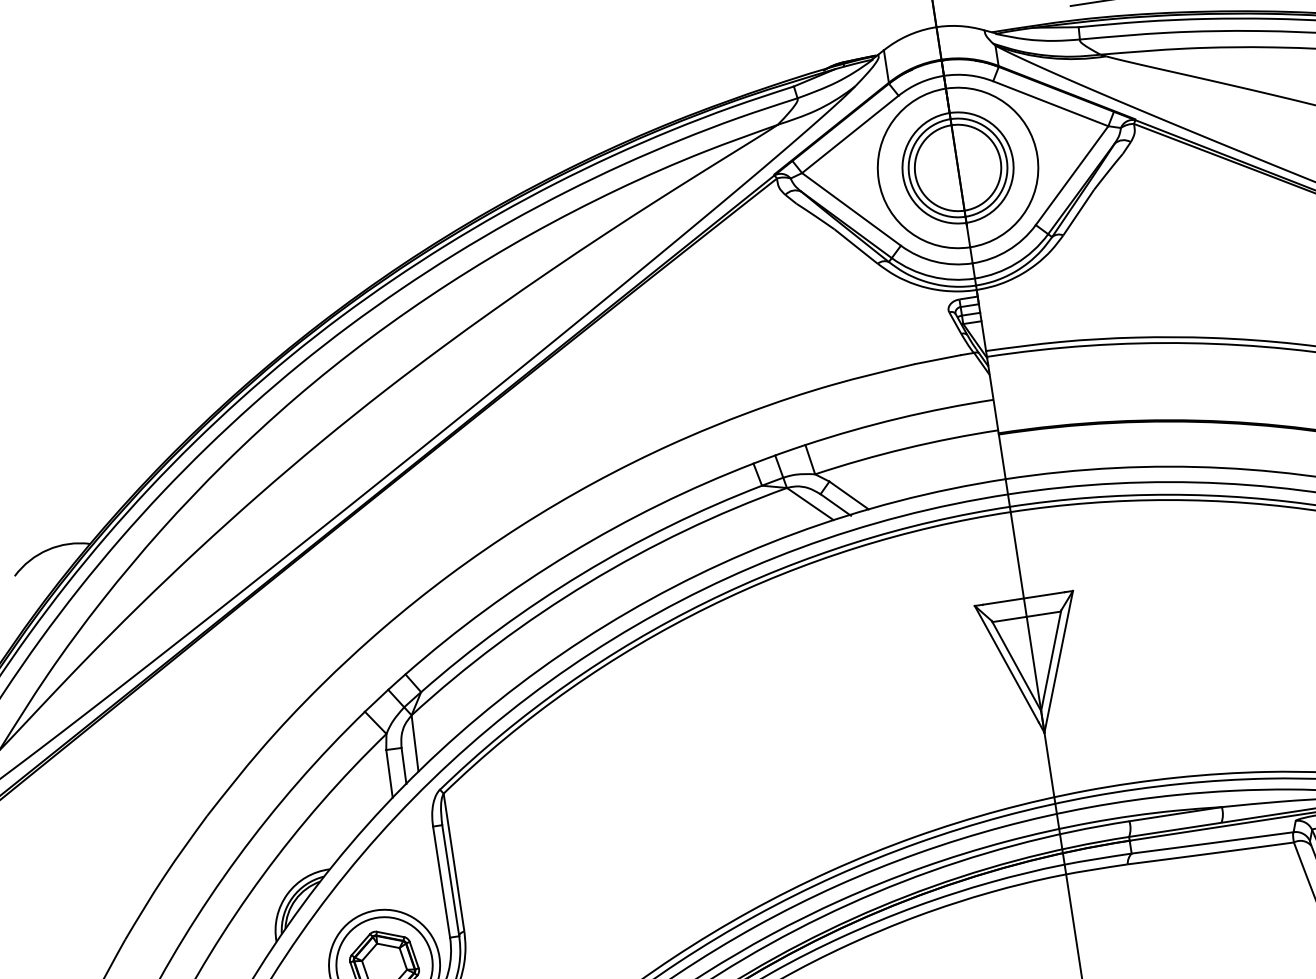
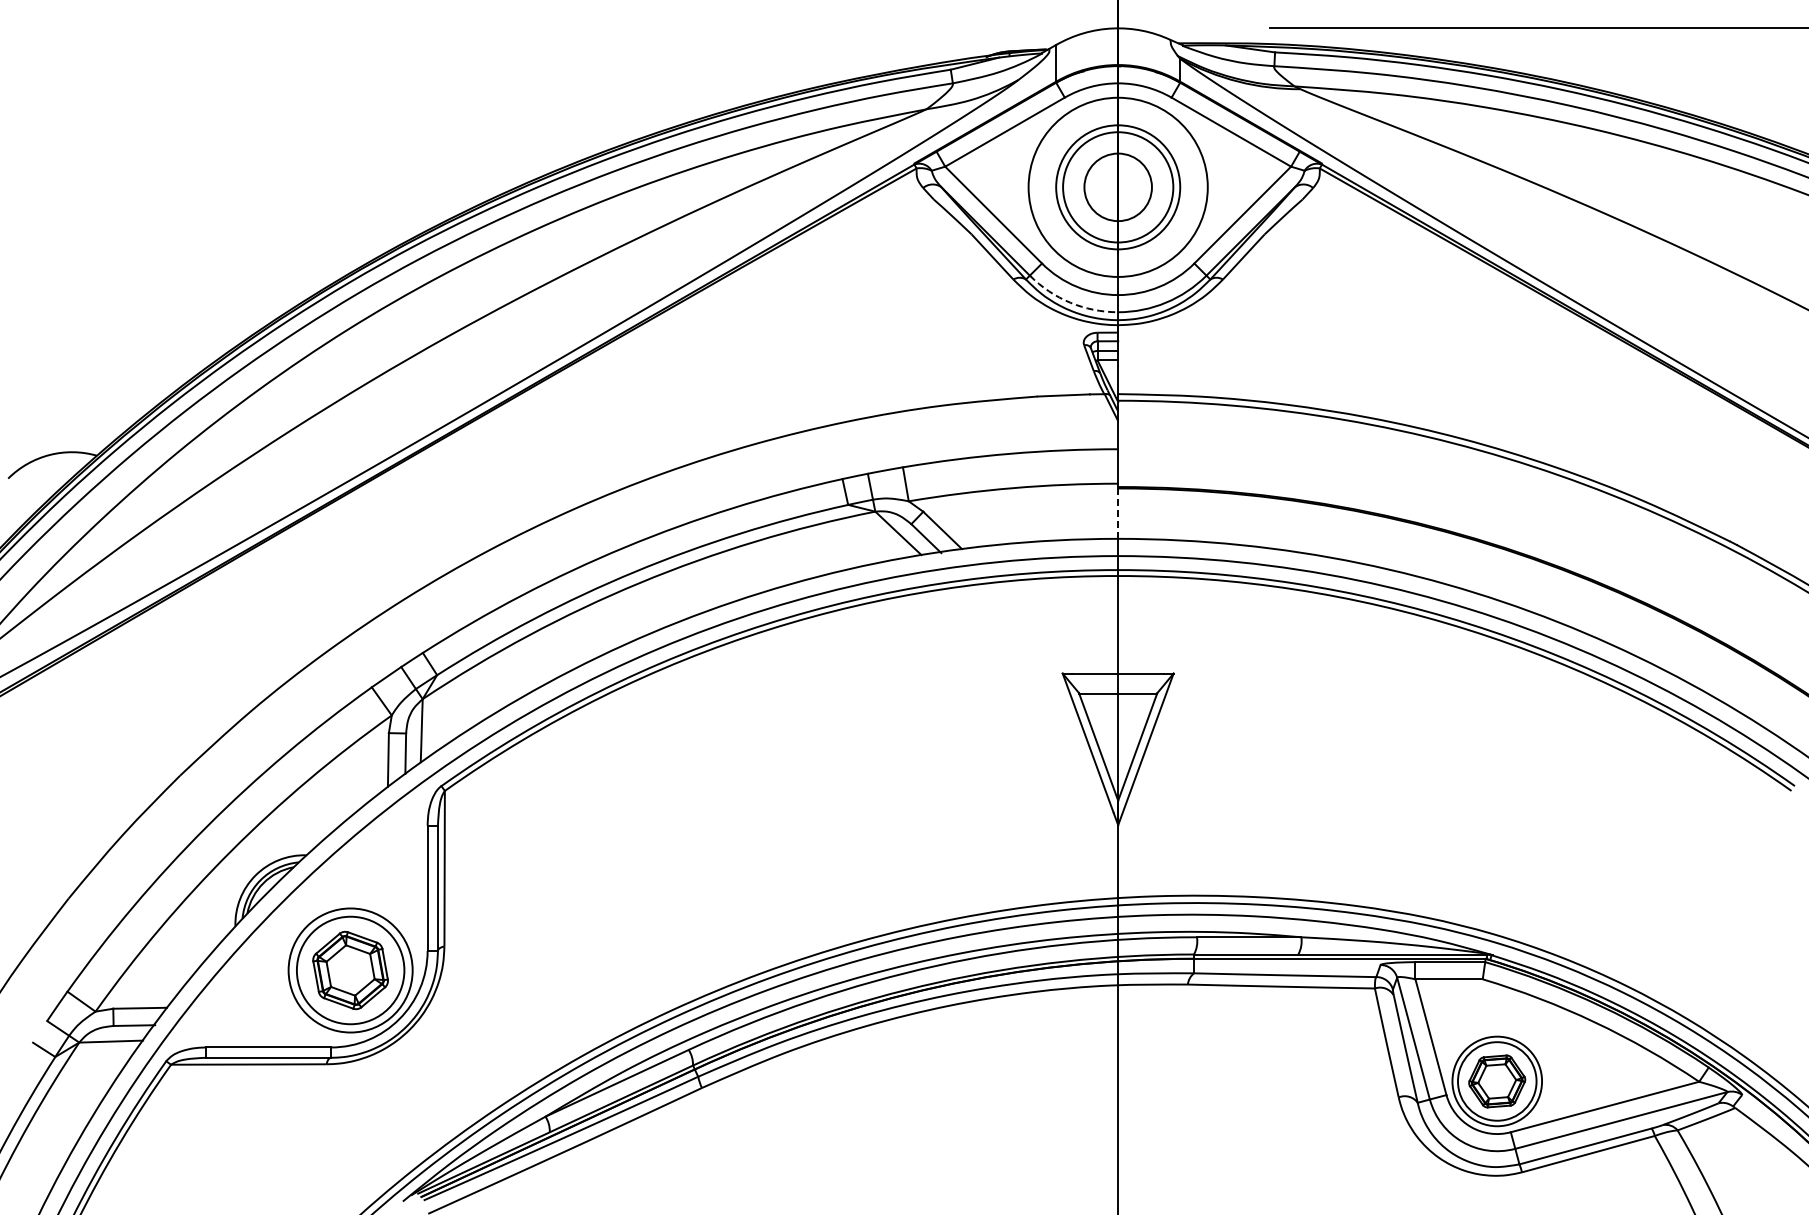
circle: (957, 168) -> (1117, 187), size x0.7
arc: (931, 276) -> (1070, 302), solid -> dashed
line: (1002, 456) -> (1118, 513), solid -> dashed

